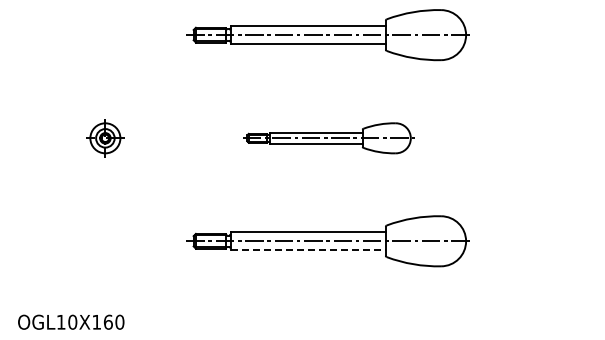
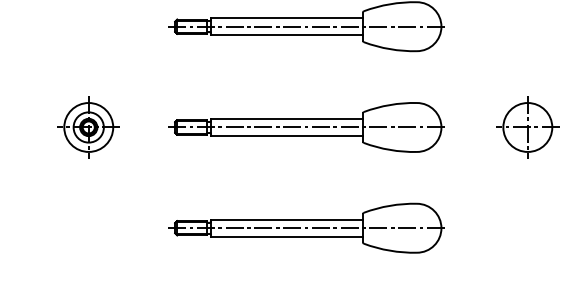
part: (105, 138) -> (88, 127), size x1.67
part: (327, 138) -> (305, 127), size x1.67
part: (554, 138) -> (527, 127), added
line: (308, 250) -> (287, 237), dashed -> solid

